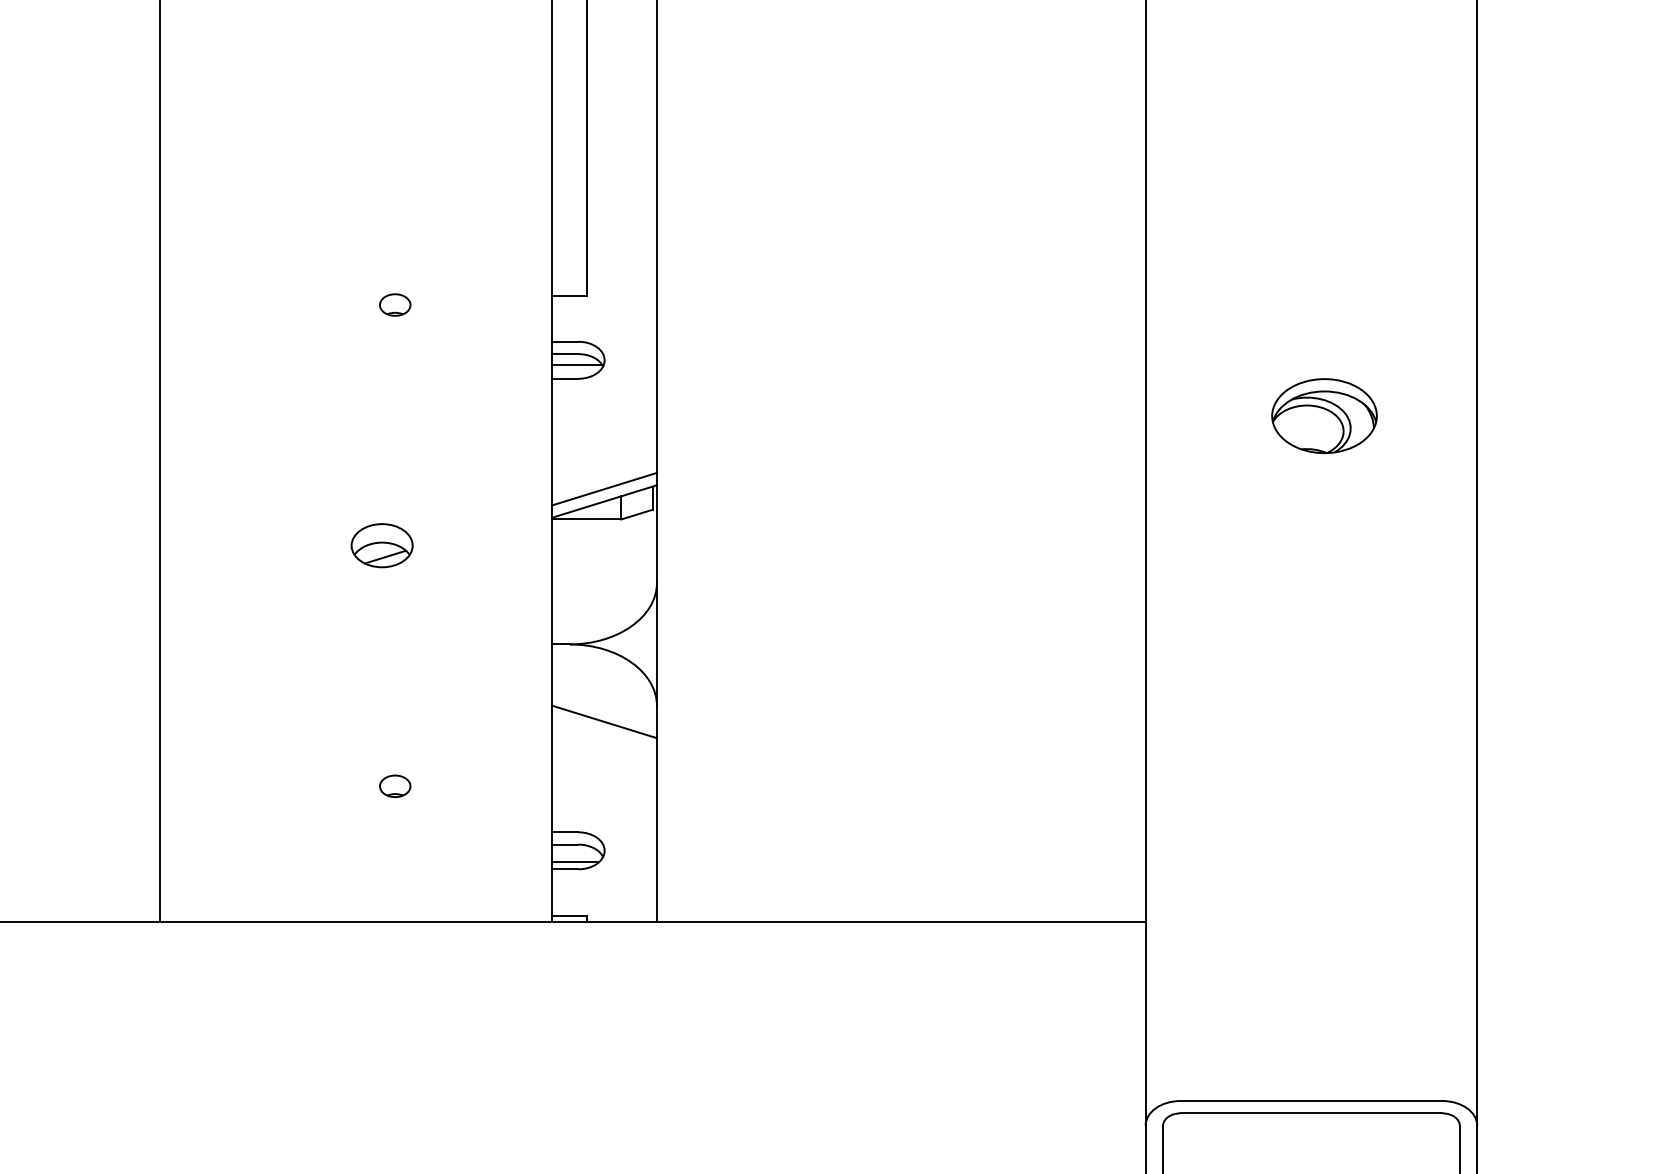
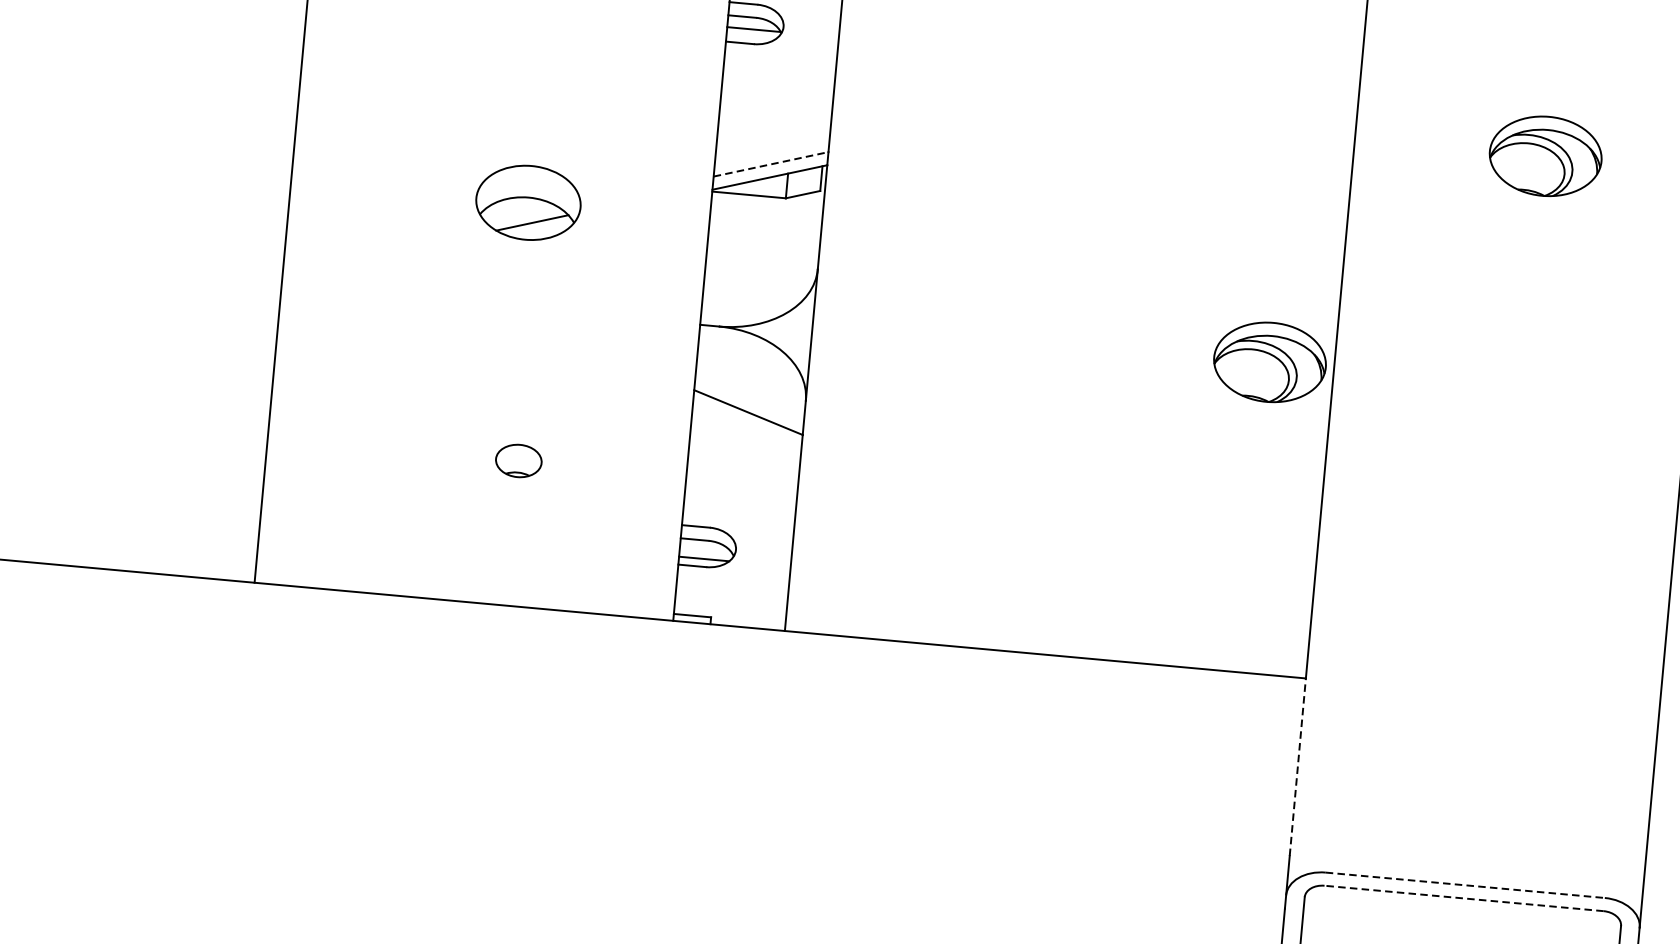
line: (604, 489) -> (770, 164), solid -> dashed
part: (381, 545) -> (527, 202), size x1.6
part: (1085, 630) -> (1270, 361), added
part: (395, 785) -> (519, 460), size x1.4
line: (1145, 1004) -> (1297, 766), solid -> dashed
line: (1311, 1101) -> (1465, 885), solid -> dashed
line: (1311, 1113) -> (1464, 898), solid -> dashed

